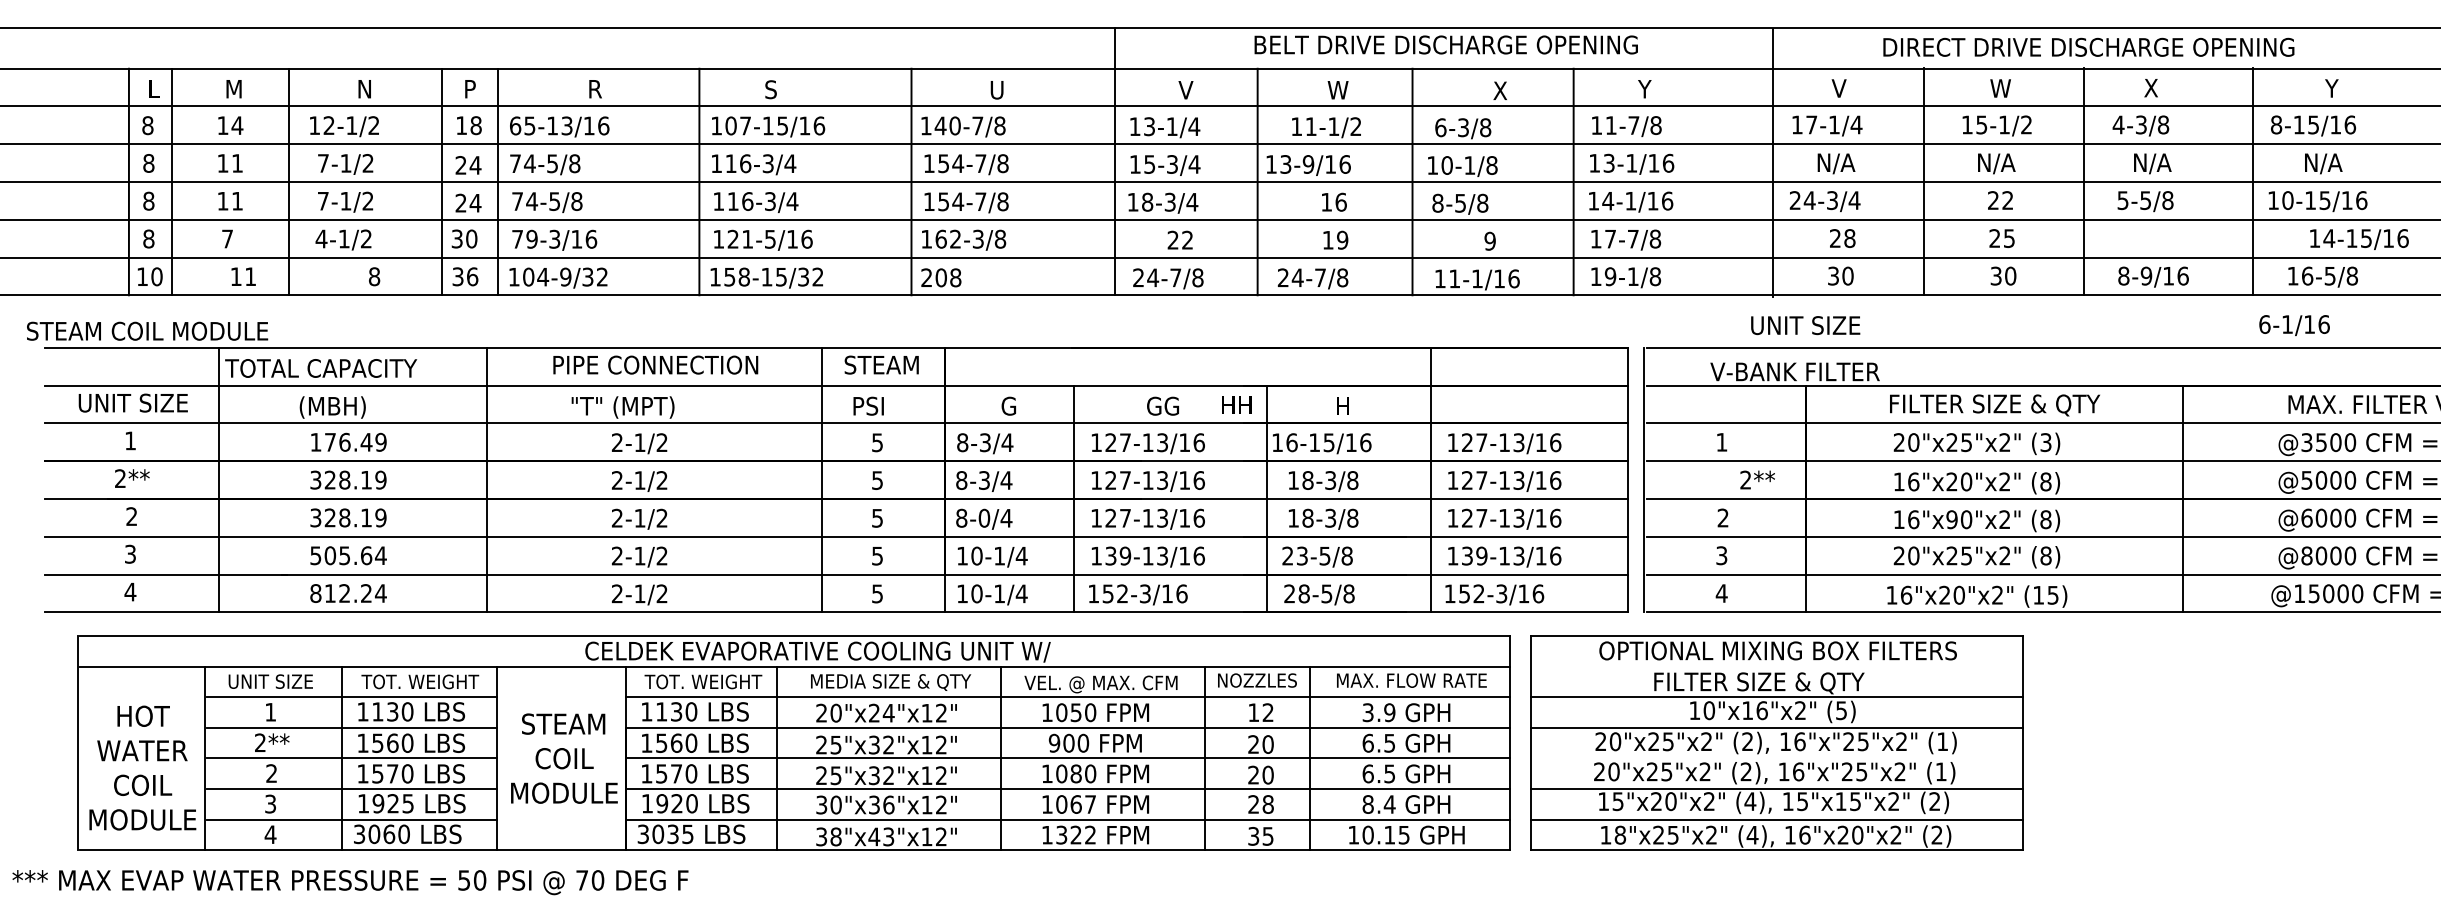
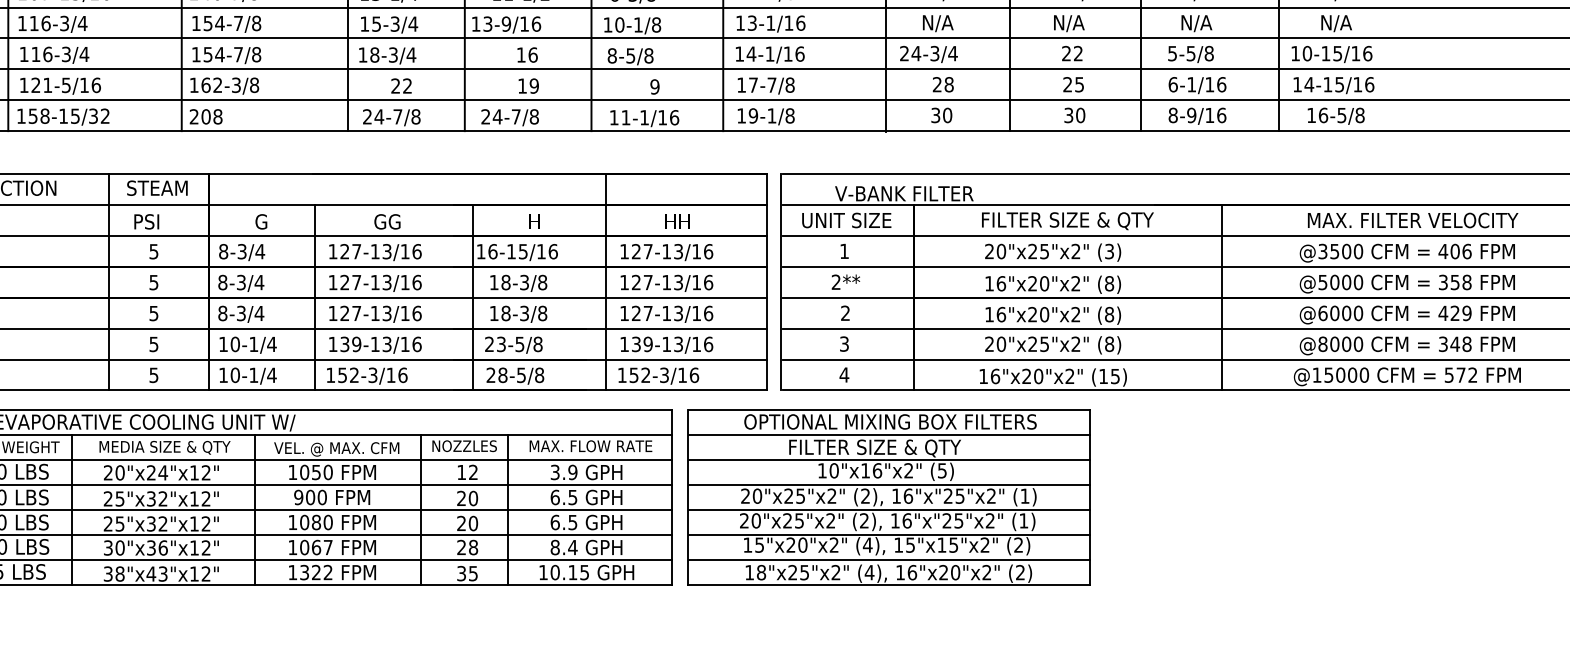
text: (2359, 239) -> (1334, 85), moved
text: (1805, 325) -> (846, 220), moved
text: (2294, 325) -> (1197, 85), moved
text: (1236, 404) -> (677, 221), moved
text: (1757, 479) -> (845, 281), moved
text: (984, 517) -> (241, 312), 8-0/4 -> 8-3/4
text: (1951, 519) -> (1032, 314), 16"x90"x2" -> 16"x20"x2"
line: (1776, 666) -> (889, 434), added
line: (1776, 758) -> (889, 509), added

